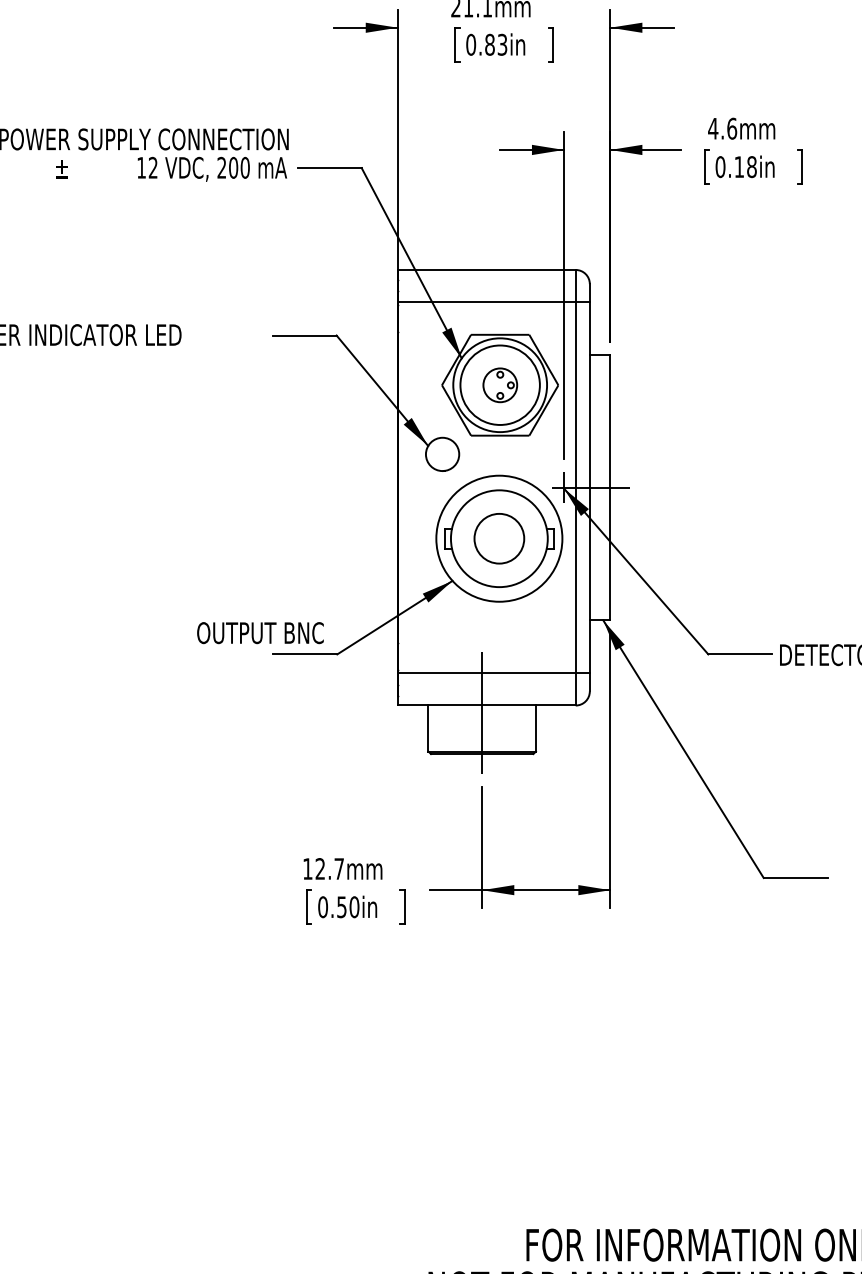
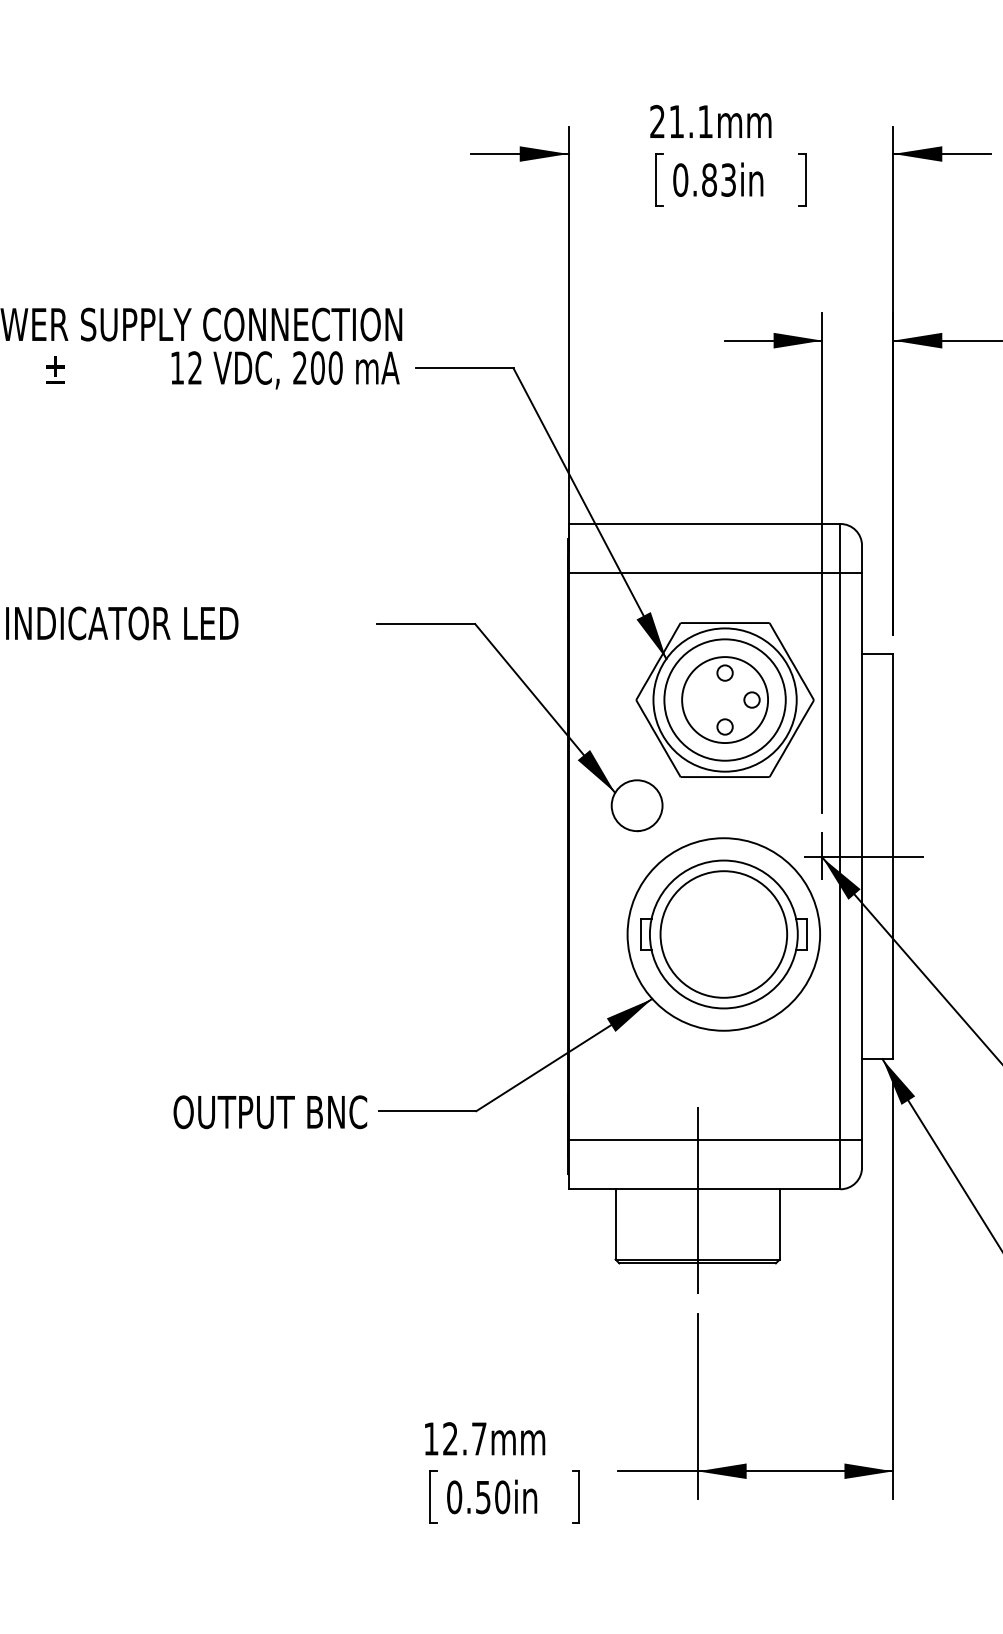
part: (500, 385) -> (725, 700), size x1.67
circle: (498, 538) -> (722, 934), size x1.67
text: (260, 633) -> (270, 1112), moved

